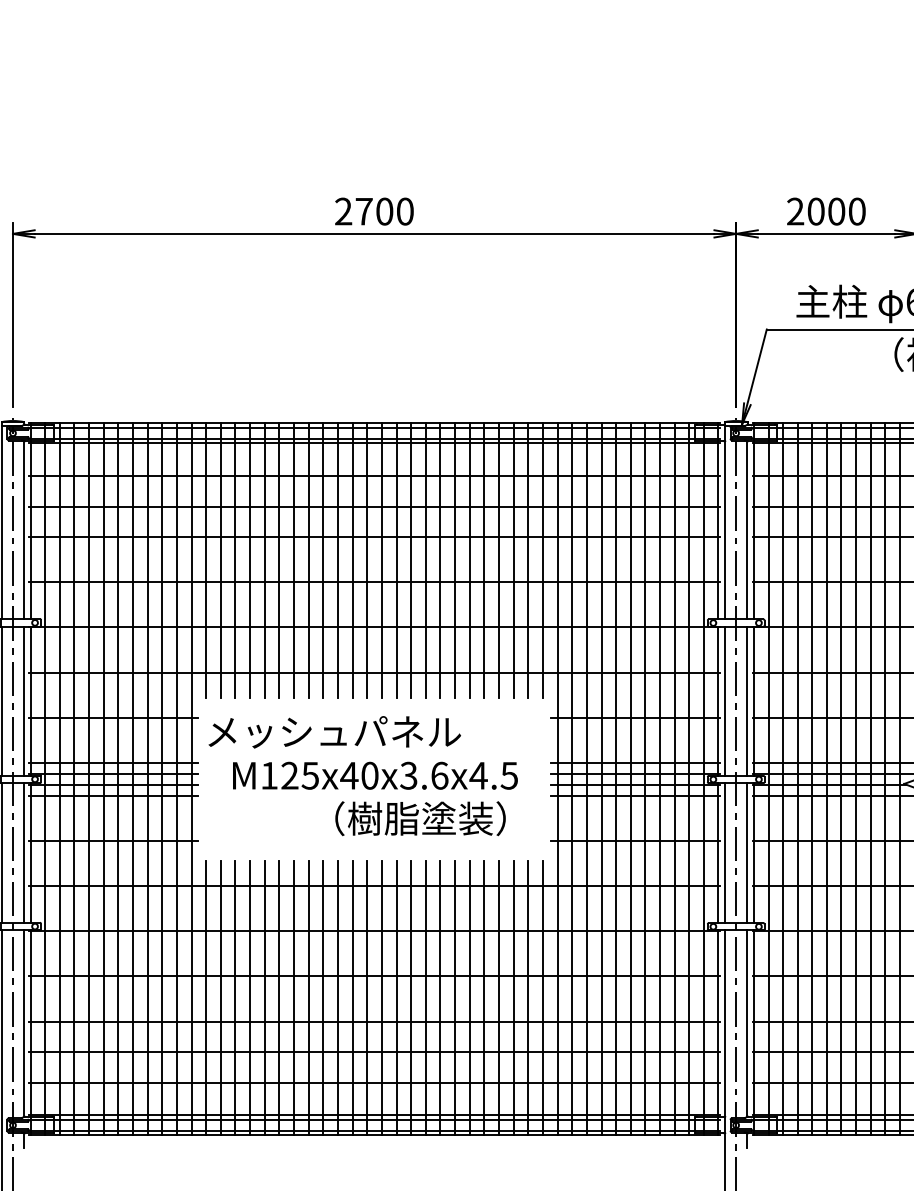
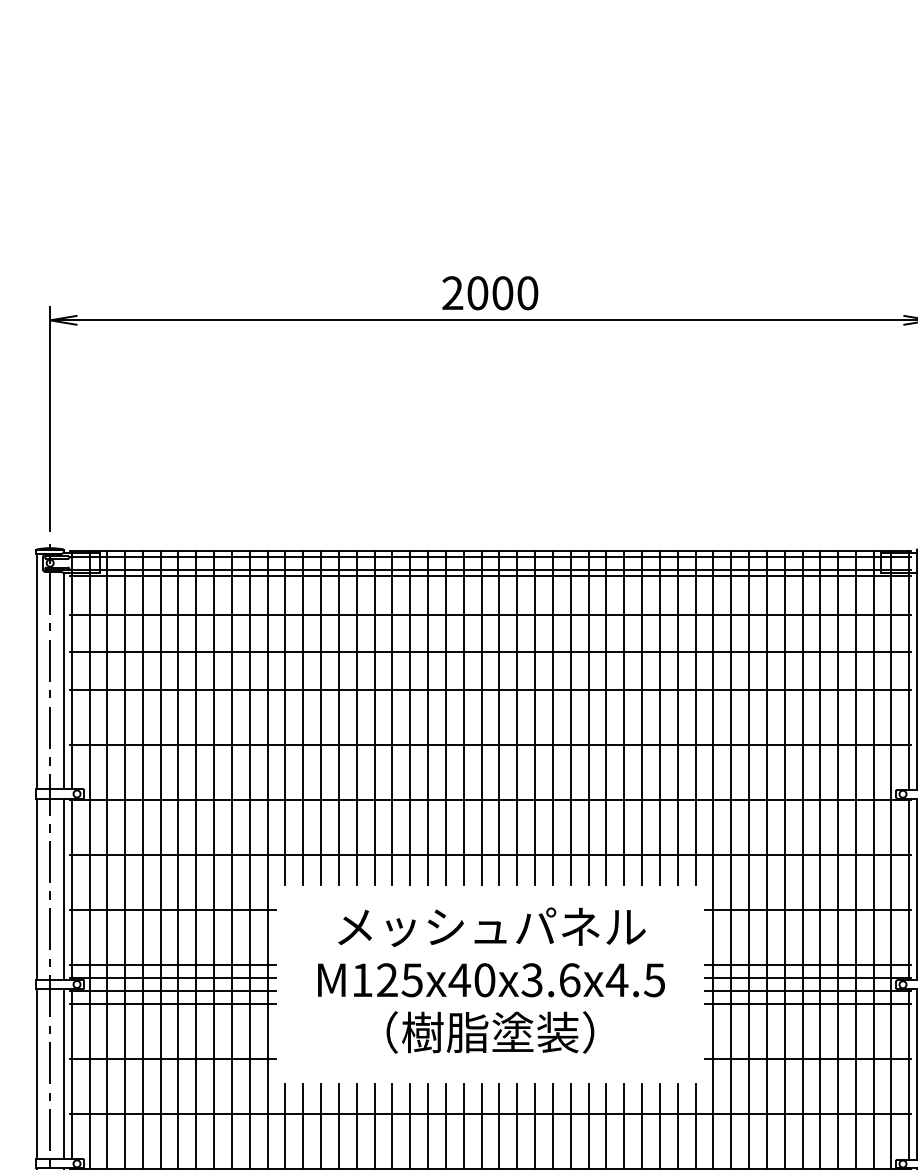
text: (363, 211) -> (476, 293), 2700 -> 2000
text: (334, 732) -> (491, 927), moved
text: (420, 818) -> (490, 1032), moved

